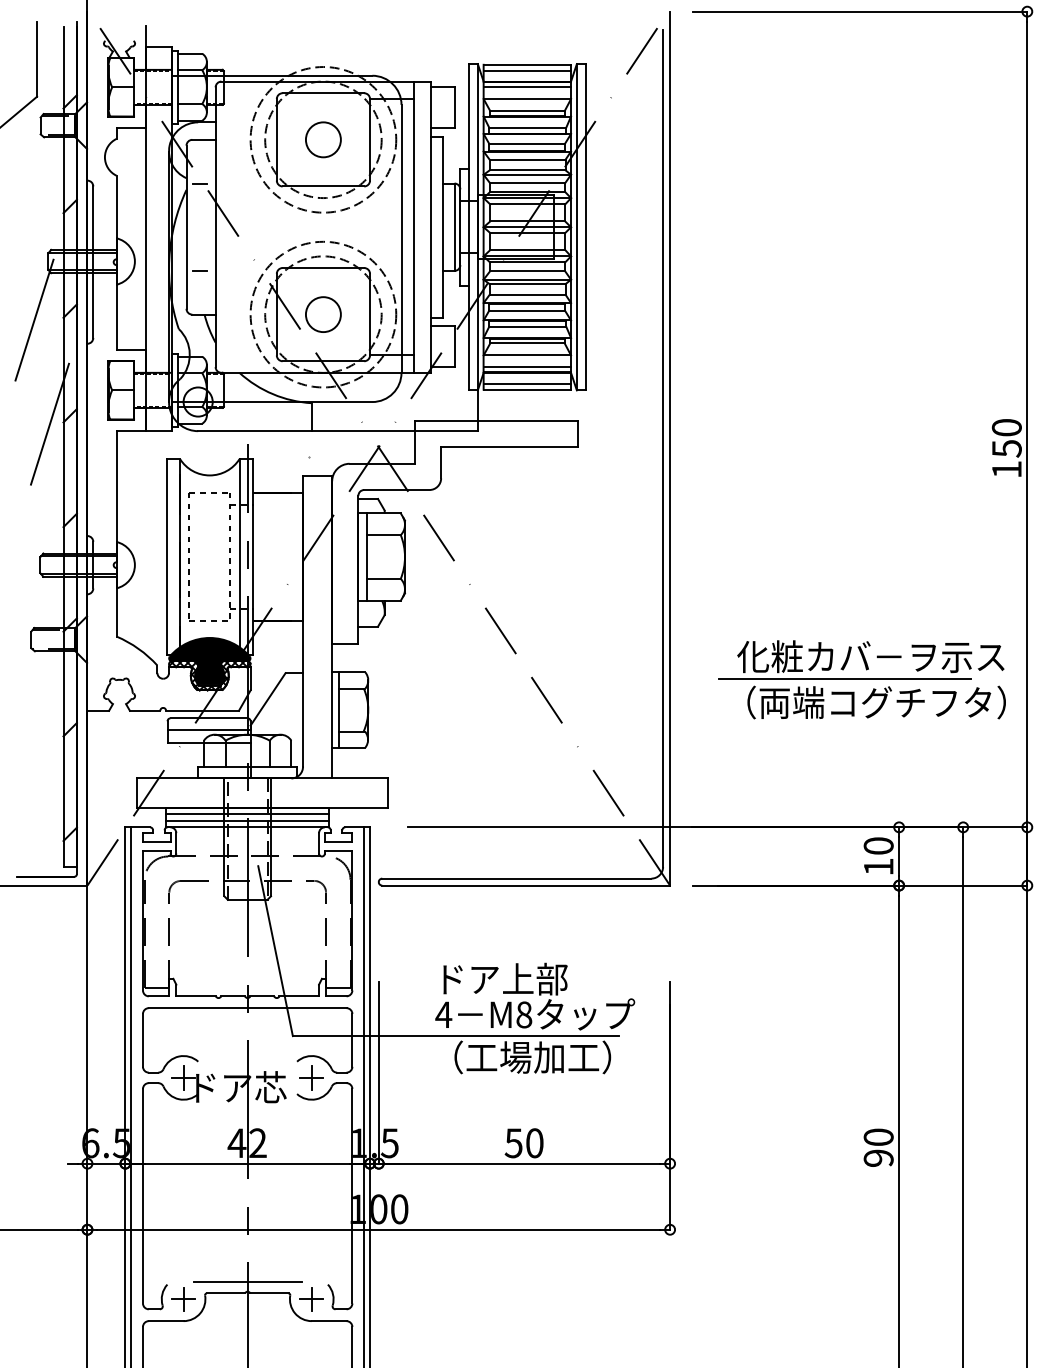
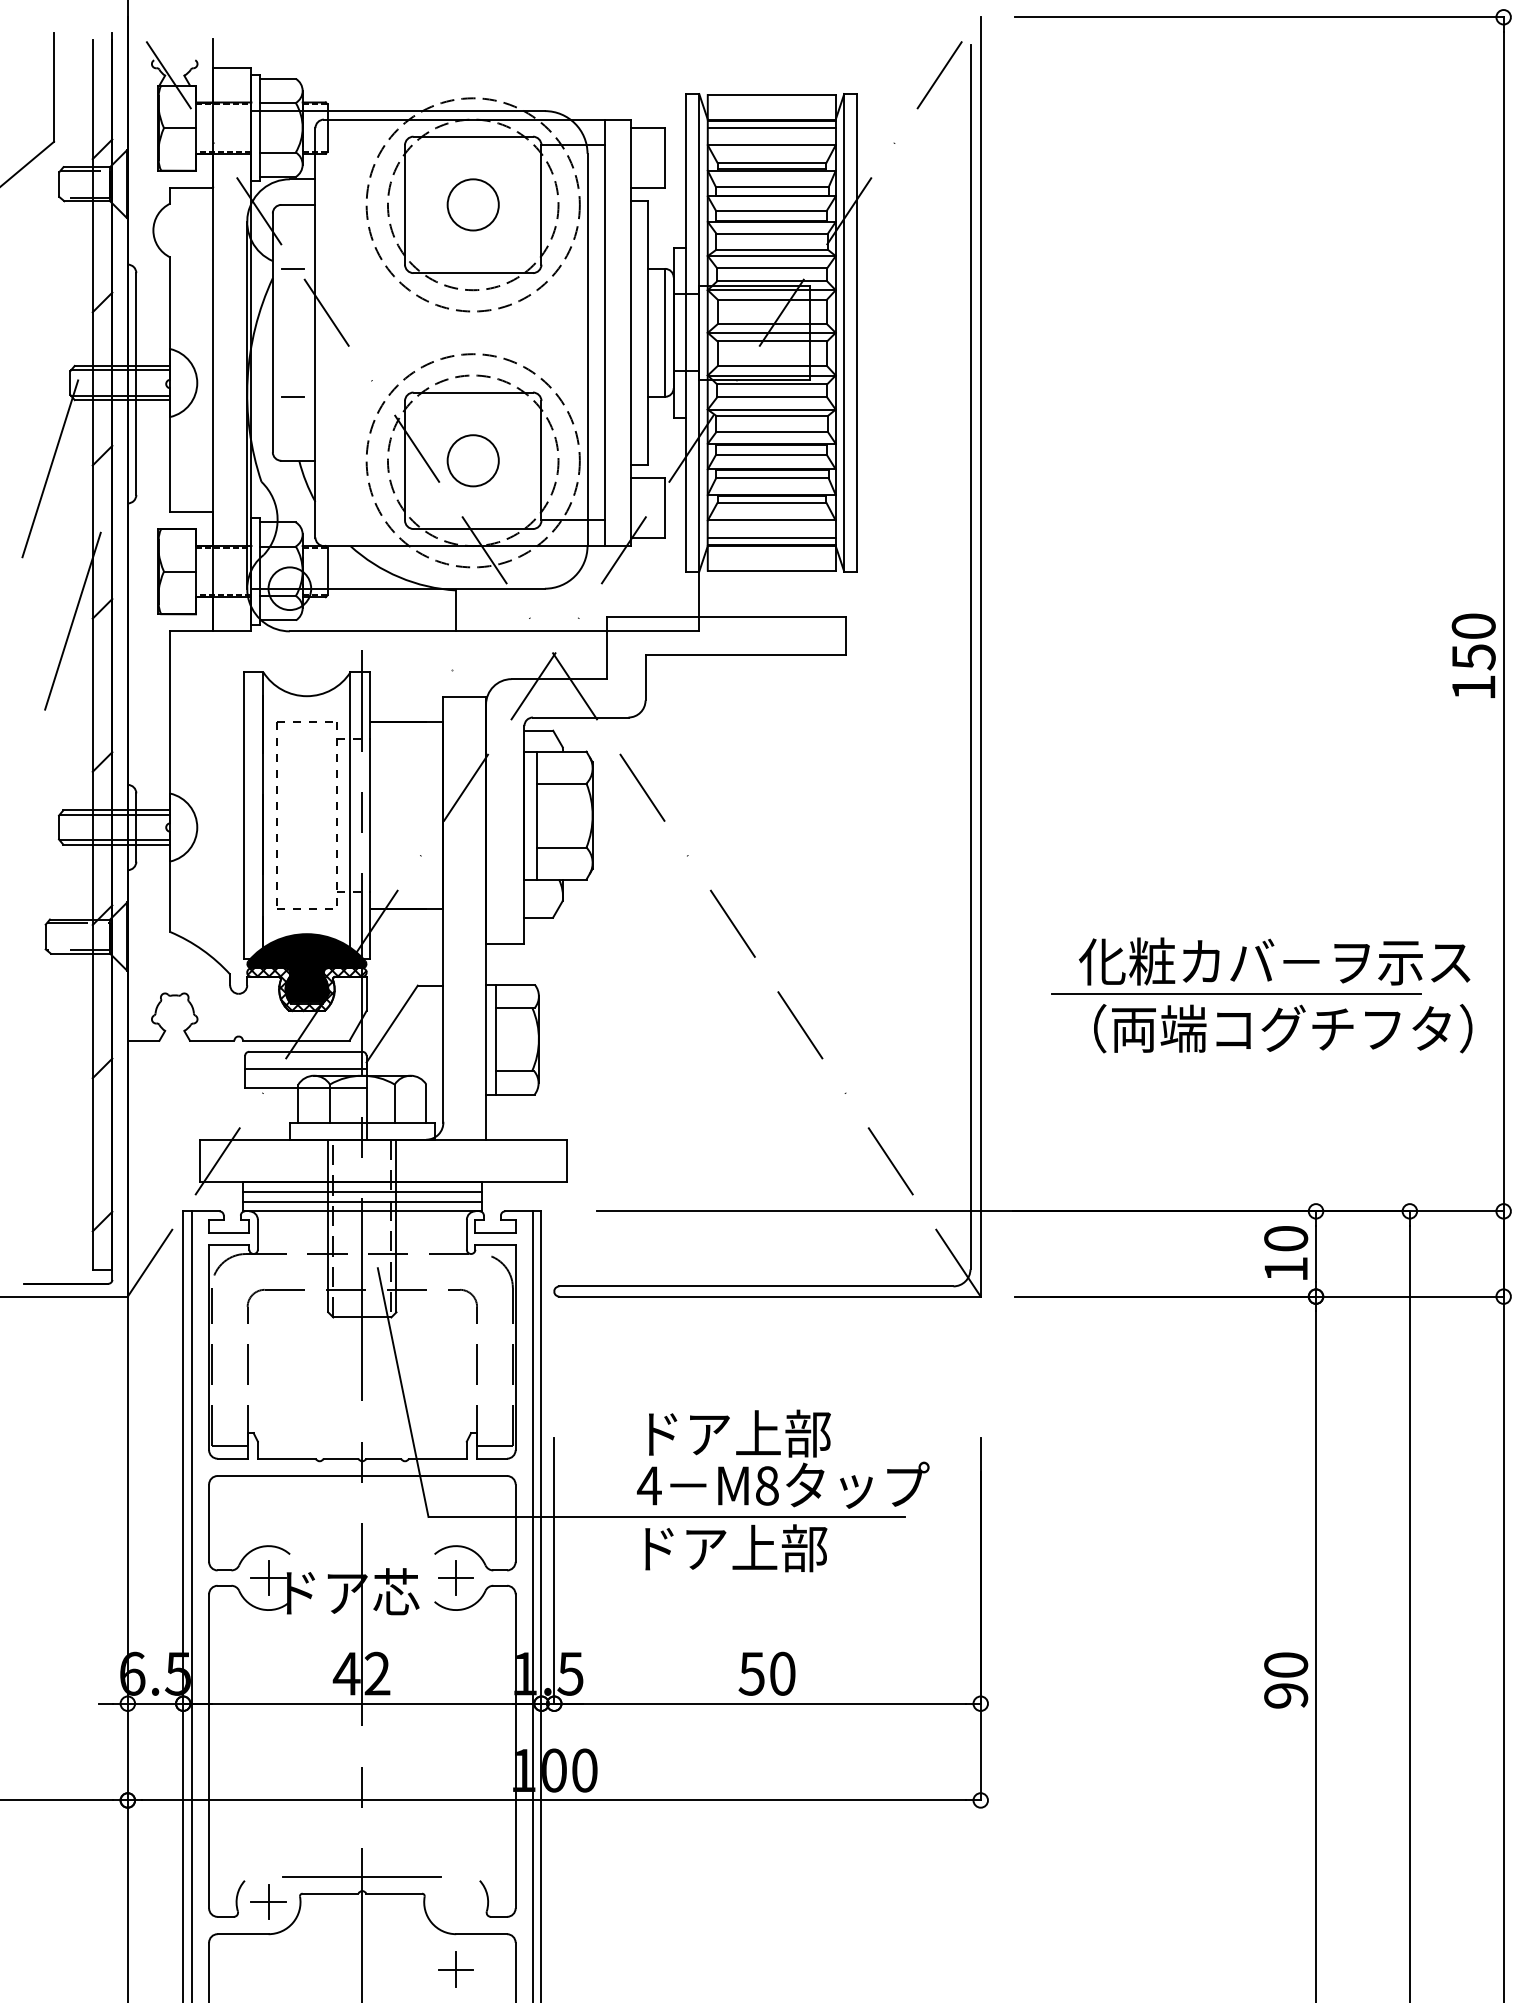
line: (527, 70) -> (771, 103), removed
line: (527, 383) -> (771, 561), removed
text: (526, 1057) -> (770, 1548), （工場加工） -> ドア上部
part: (311, 1299) -> (455, 1969), moved

